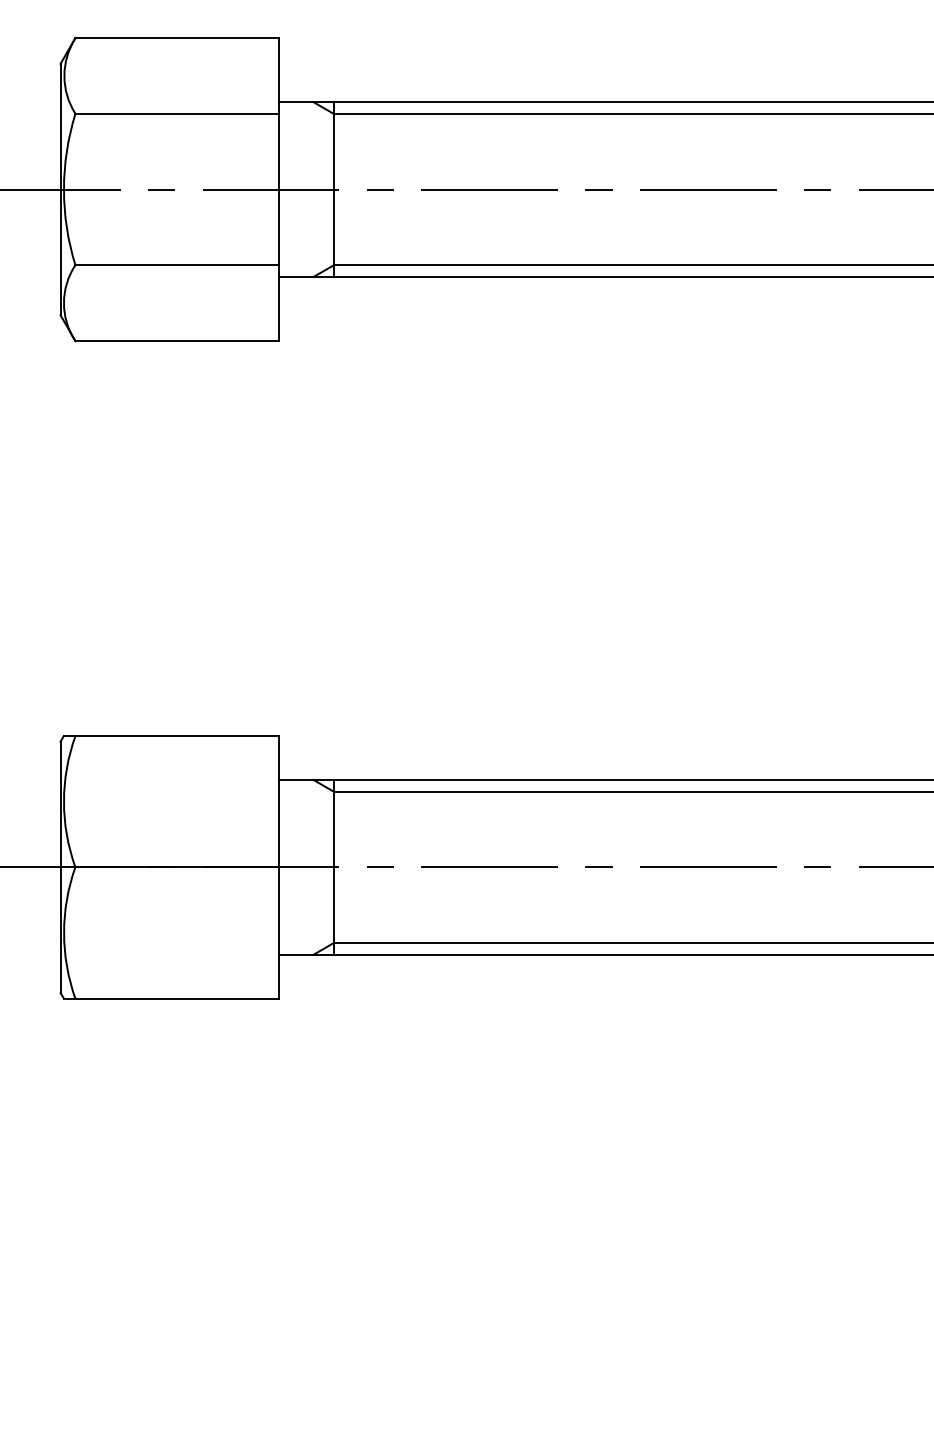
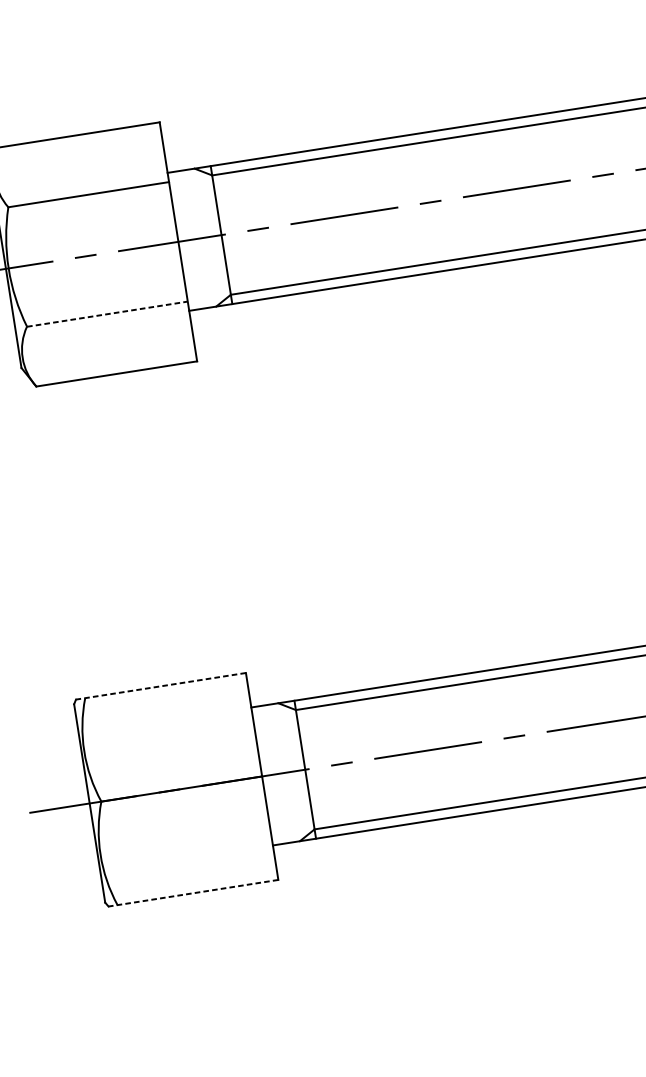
line: (177, 265) -> (107, 314), solid -> dashed
line: (171, 736) -> (161, 686), solid -> dashed
line: (171, 998) -> (193, 893), solid -> dashed

